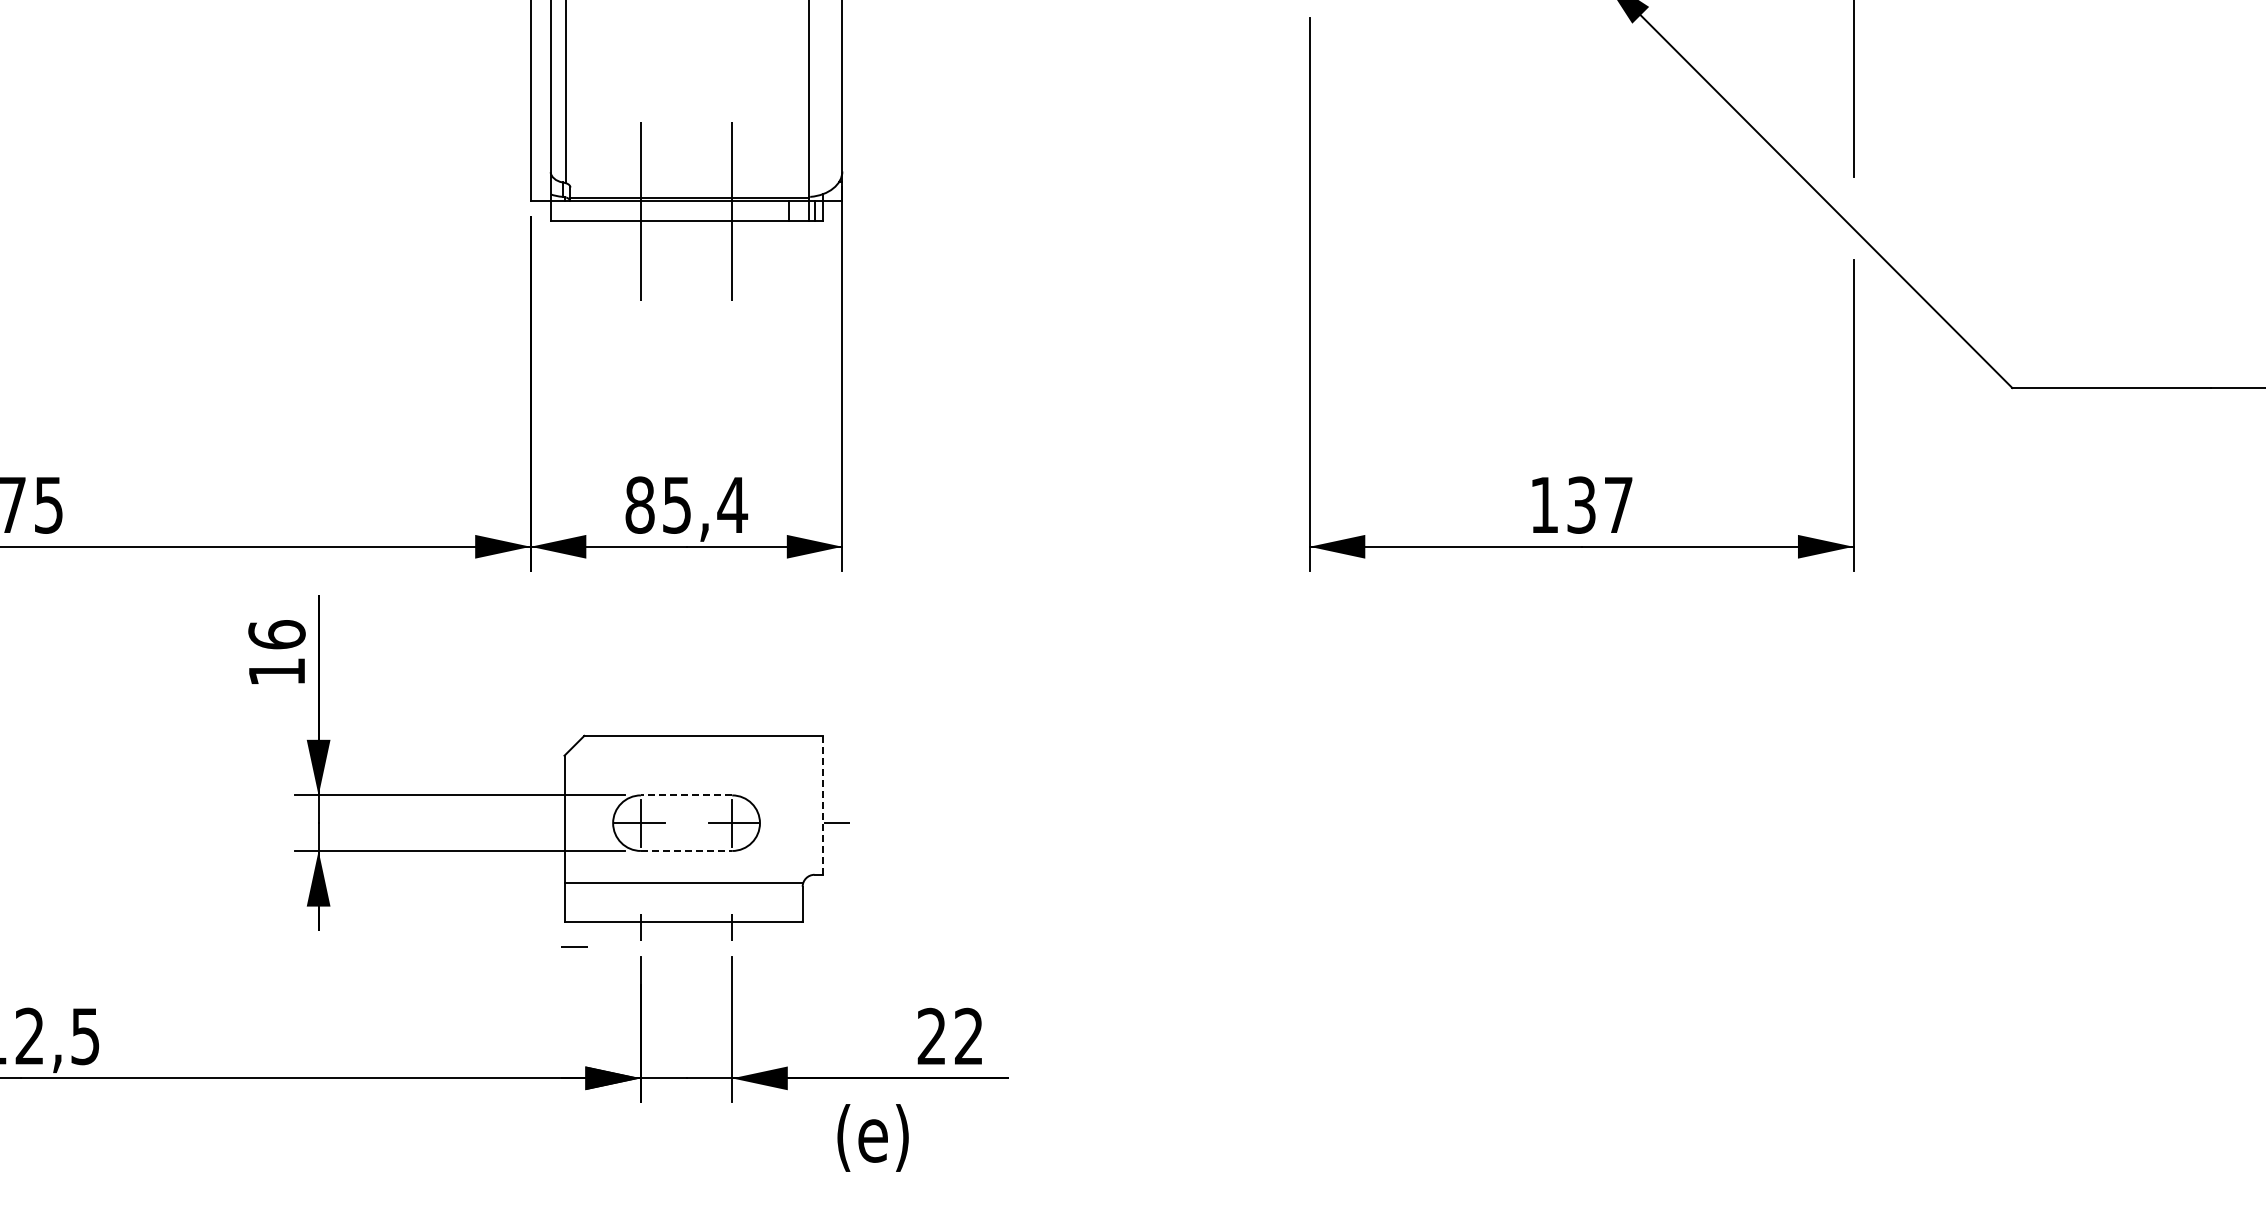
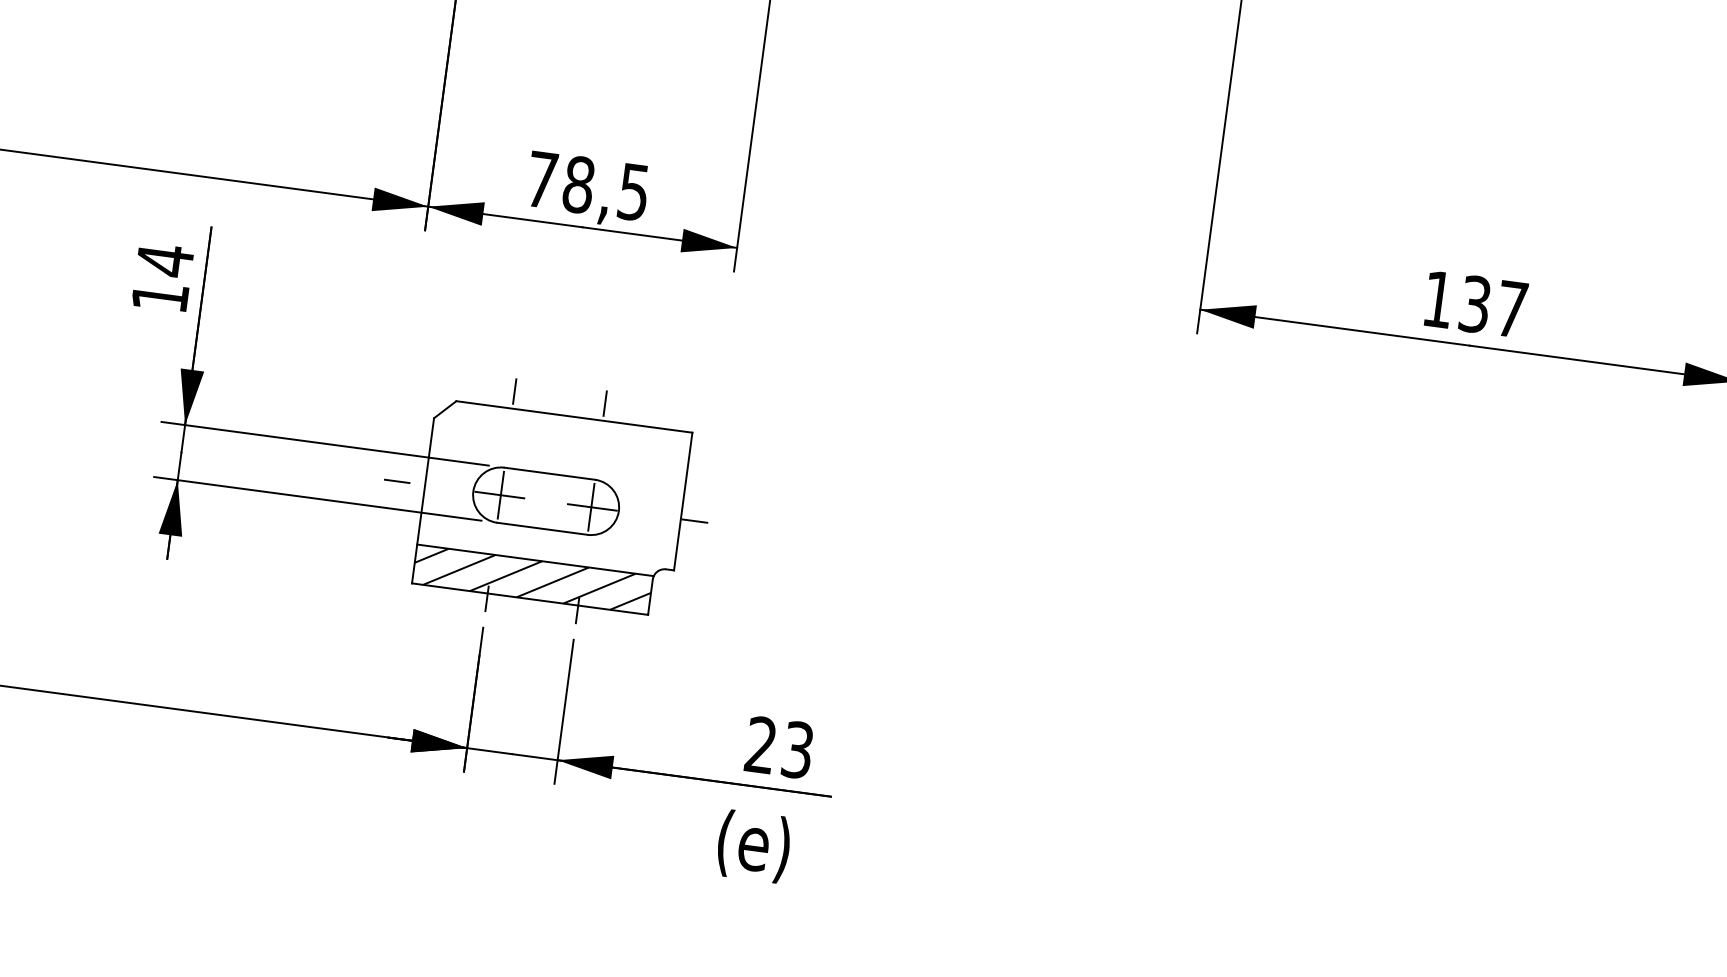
text: (686, 504) -> (588, 185), 85,4 -> 78,5
text: (276, 634) -> (164, 260), 16 -> 14
line: (640, 718) -> (514, 391), added
line: (732, 718) -> (605, 403), added
line: (686, 795) -> (549, 473), dashed -> solid
line: (822, 805) -> (683, 501), dashed -> solid
line: (686, 850) -> (542, 528), dashed -> solid
hatch: (683, 902) -> (532, 579), added
line: (574, 946) -> (397, 480), moved
text: (968, 1036) -> (797, 749), 22 -> 23
text: (872, 1137) -> (753, 845), moved

